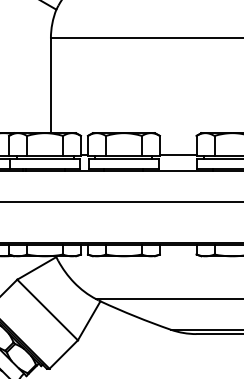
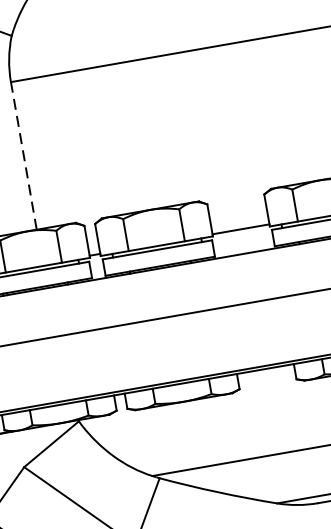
line: (50, 85) -> (23, 155), solid -> dashed

